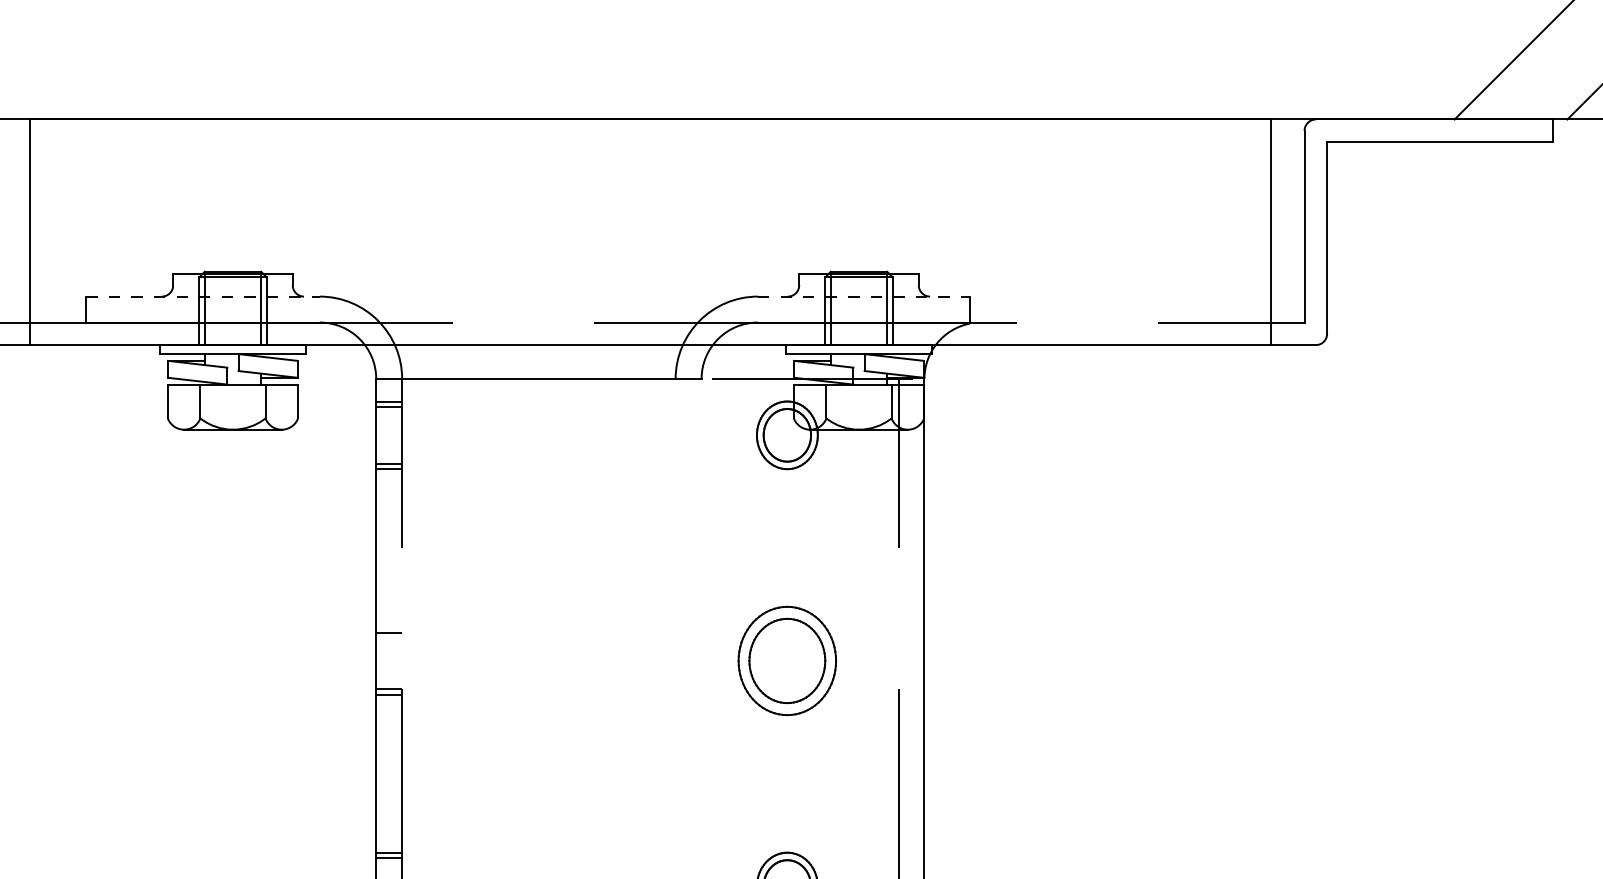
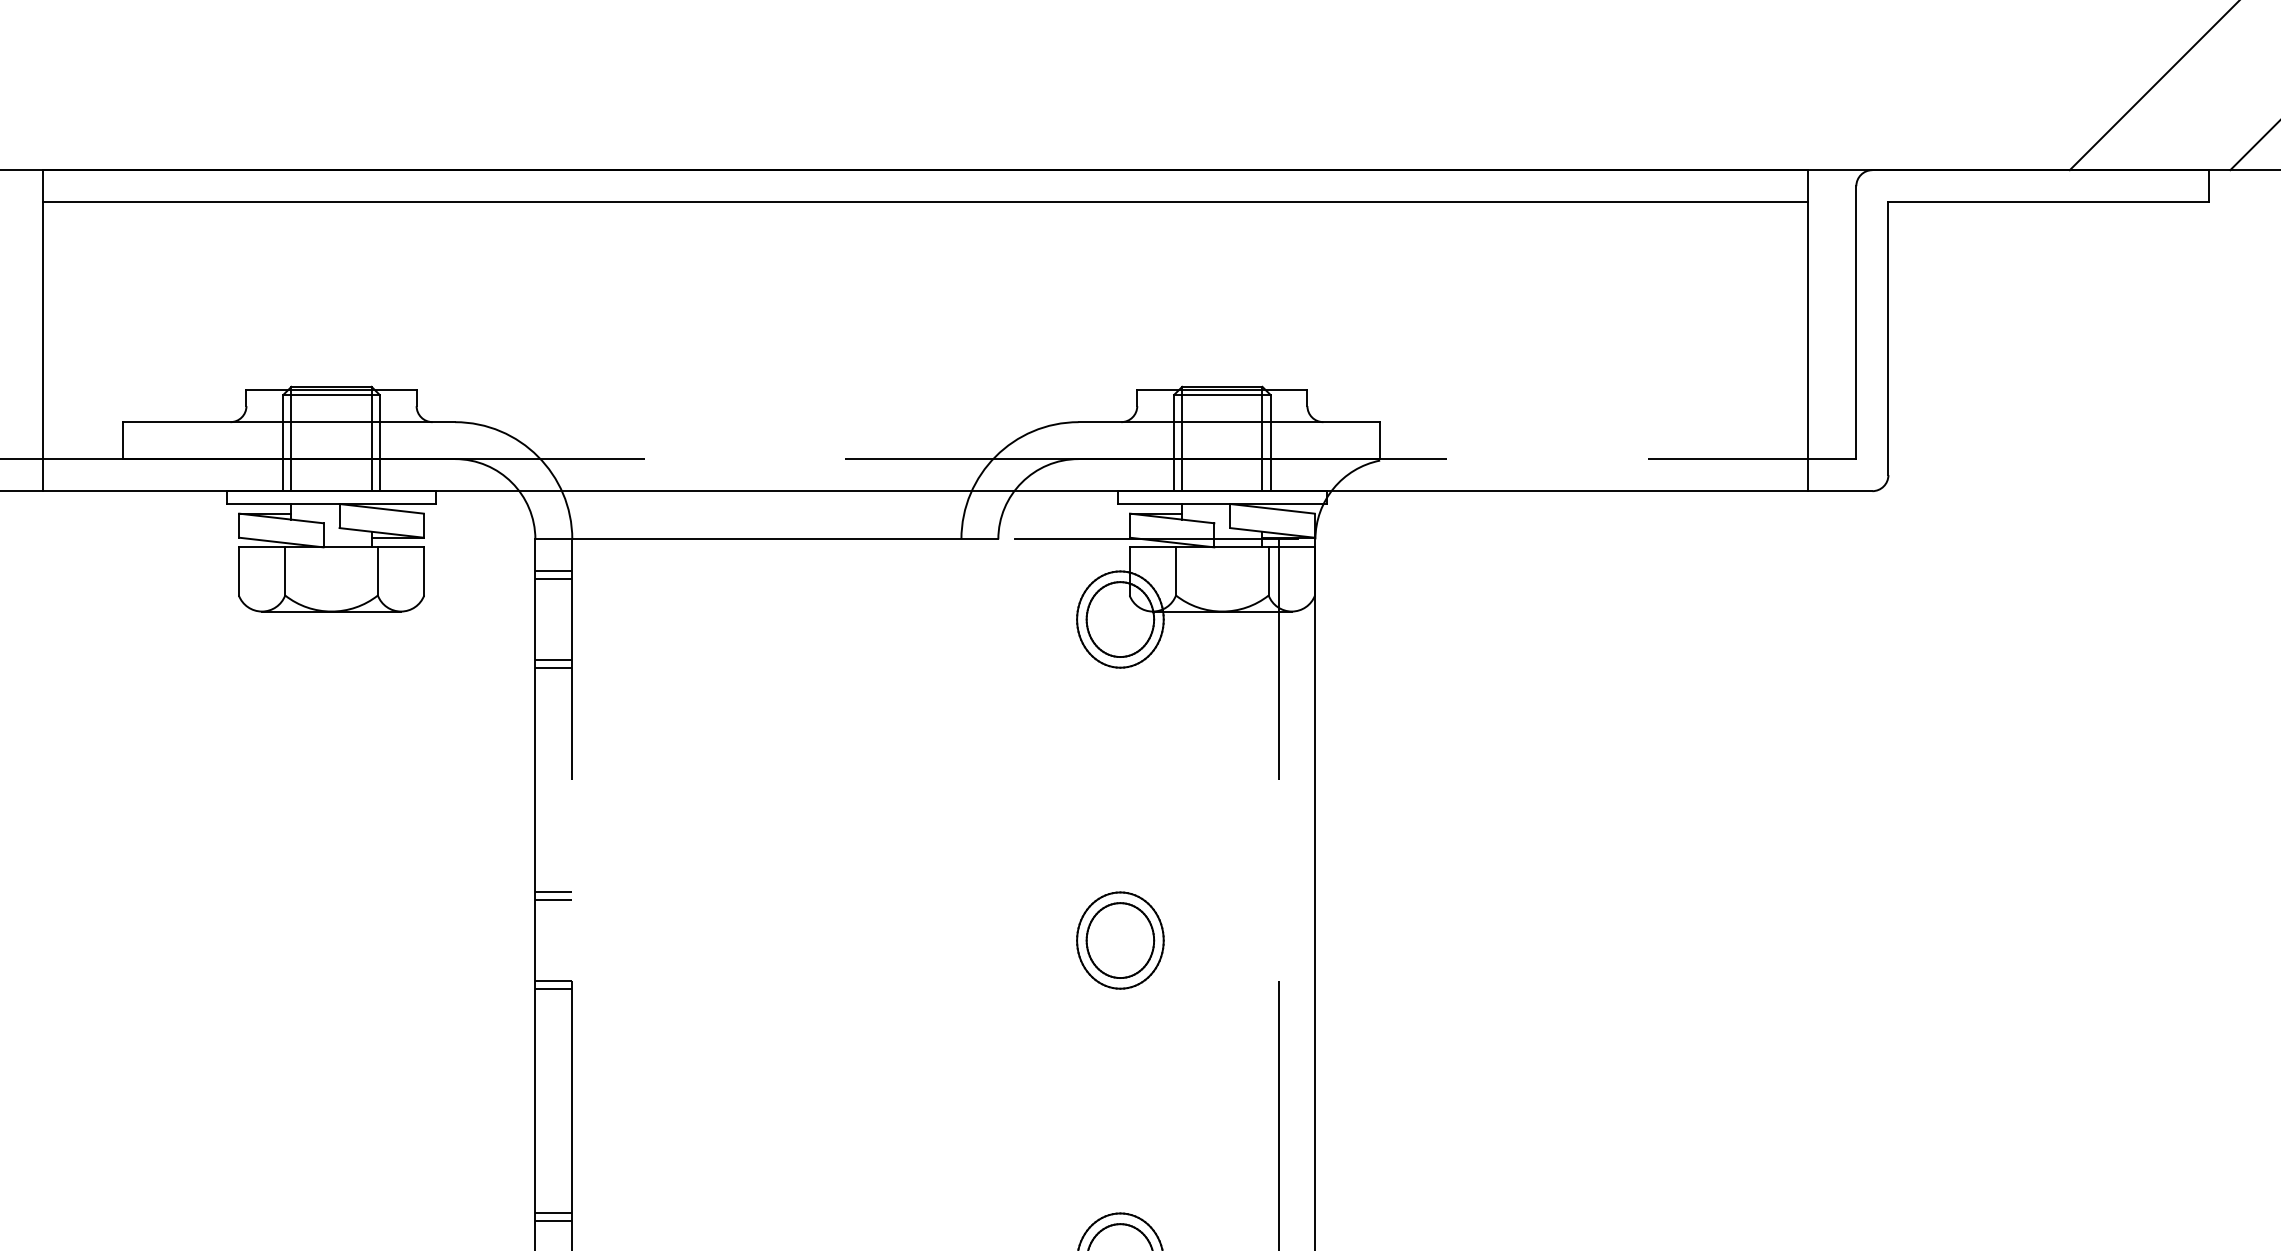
line: (650, 142) -> (925, 202), added
line: (203, 296) -> (289, 422), dashed -> solid
line: (864, 296) -> (1229, 422), dashed -> solid
line: (388, 627) -> (553, 892), added
part: (787, 660) -> (1120, 940), size x0.62

